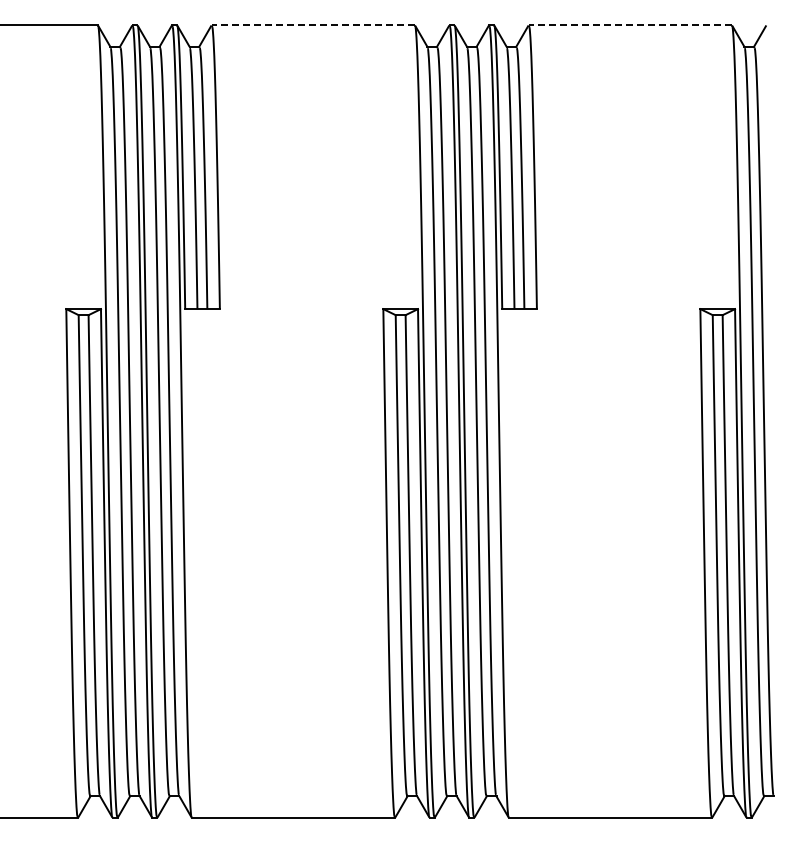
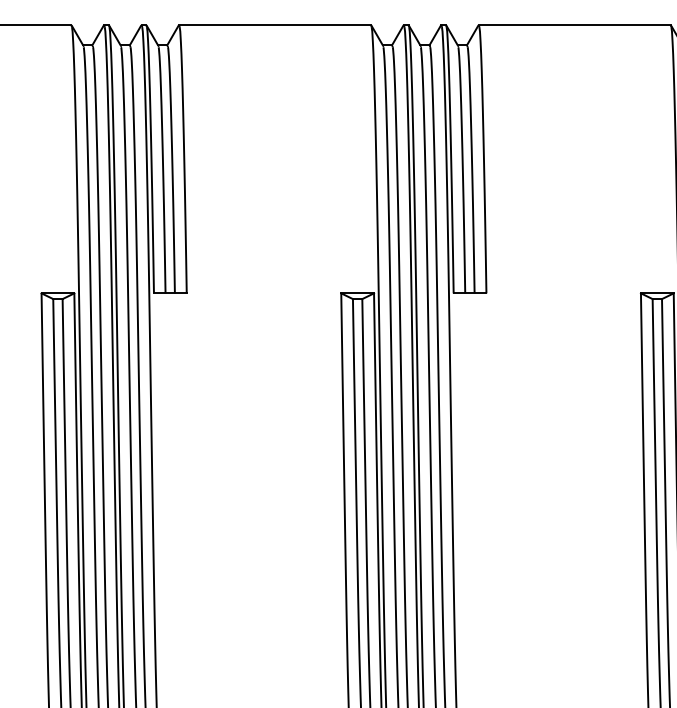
line: (313, 25) -> (275, 25), dashed -> solid
line: (630, 25) -> (574, 25), dashed -> solid

